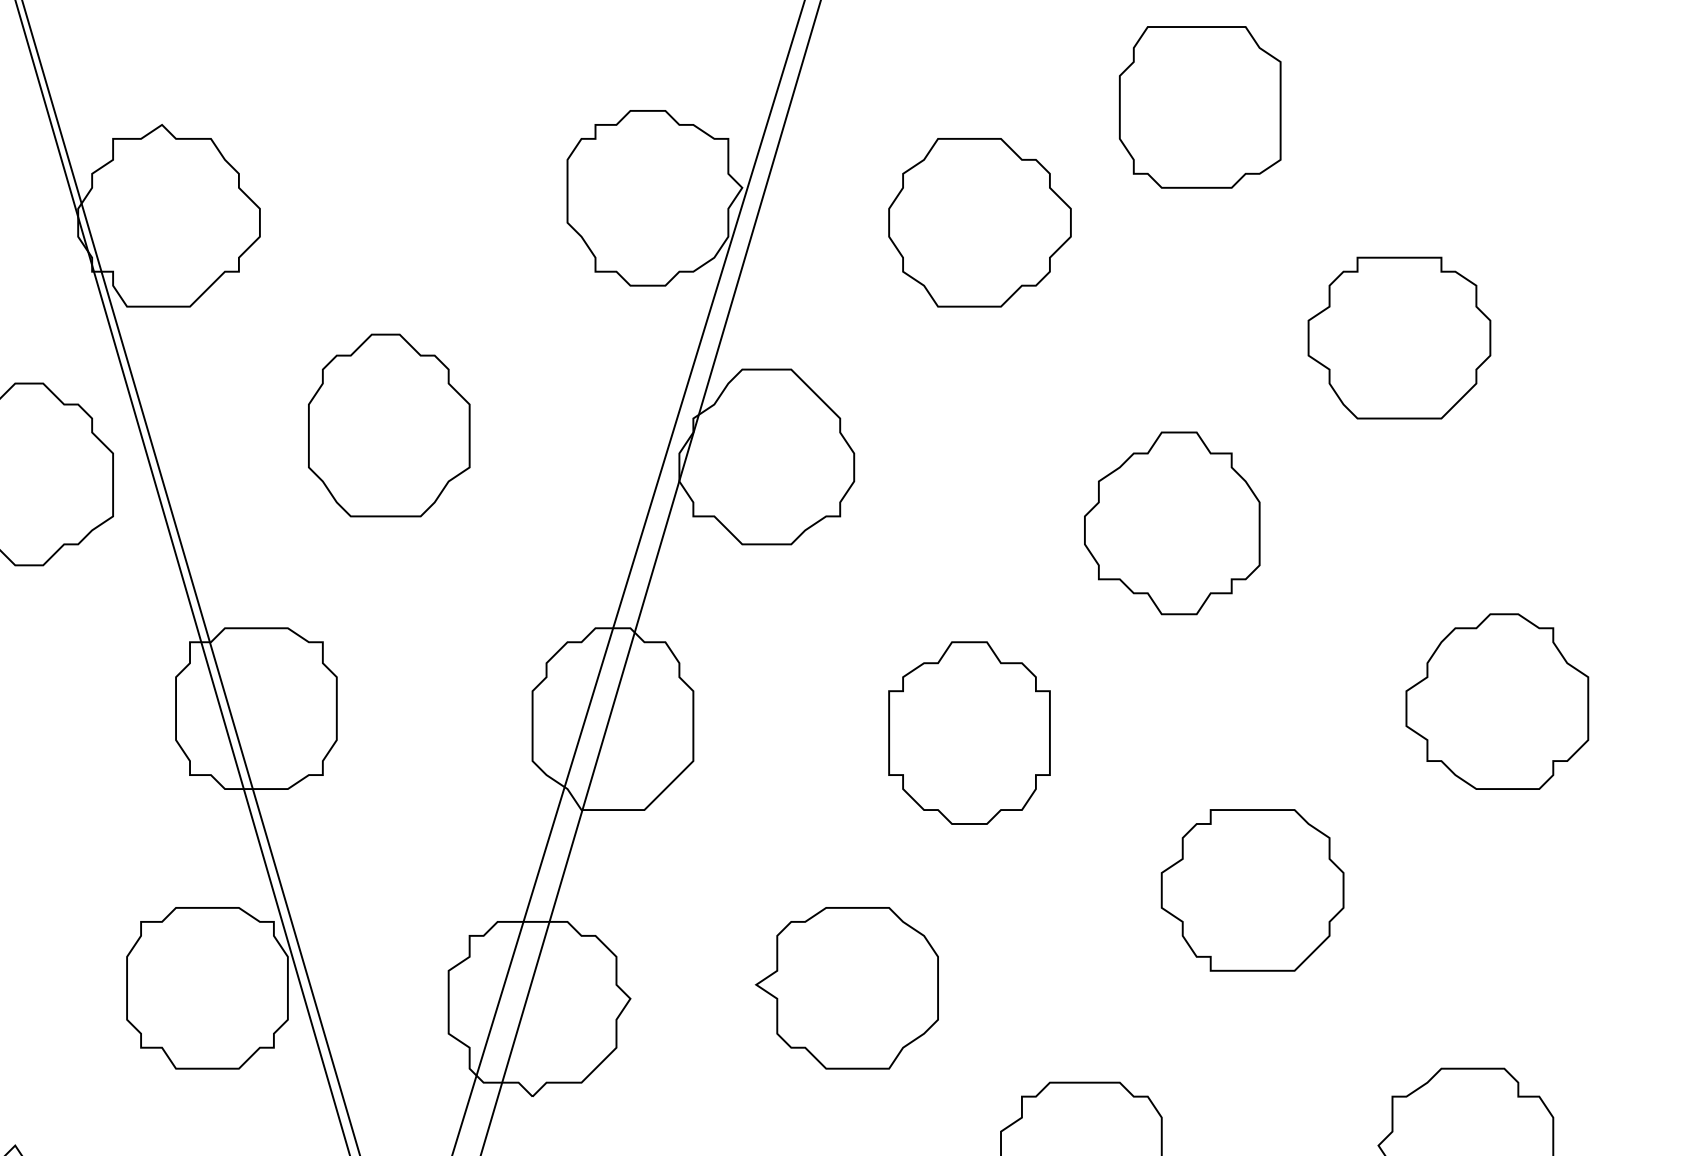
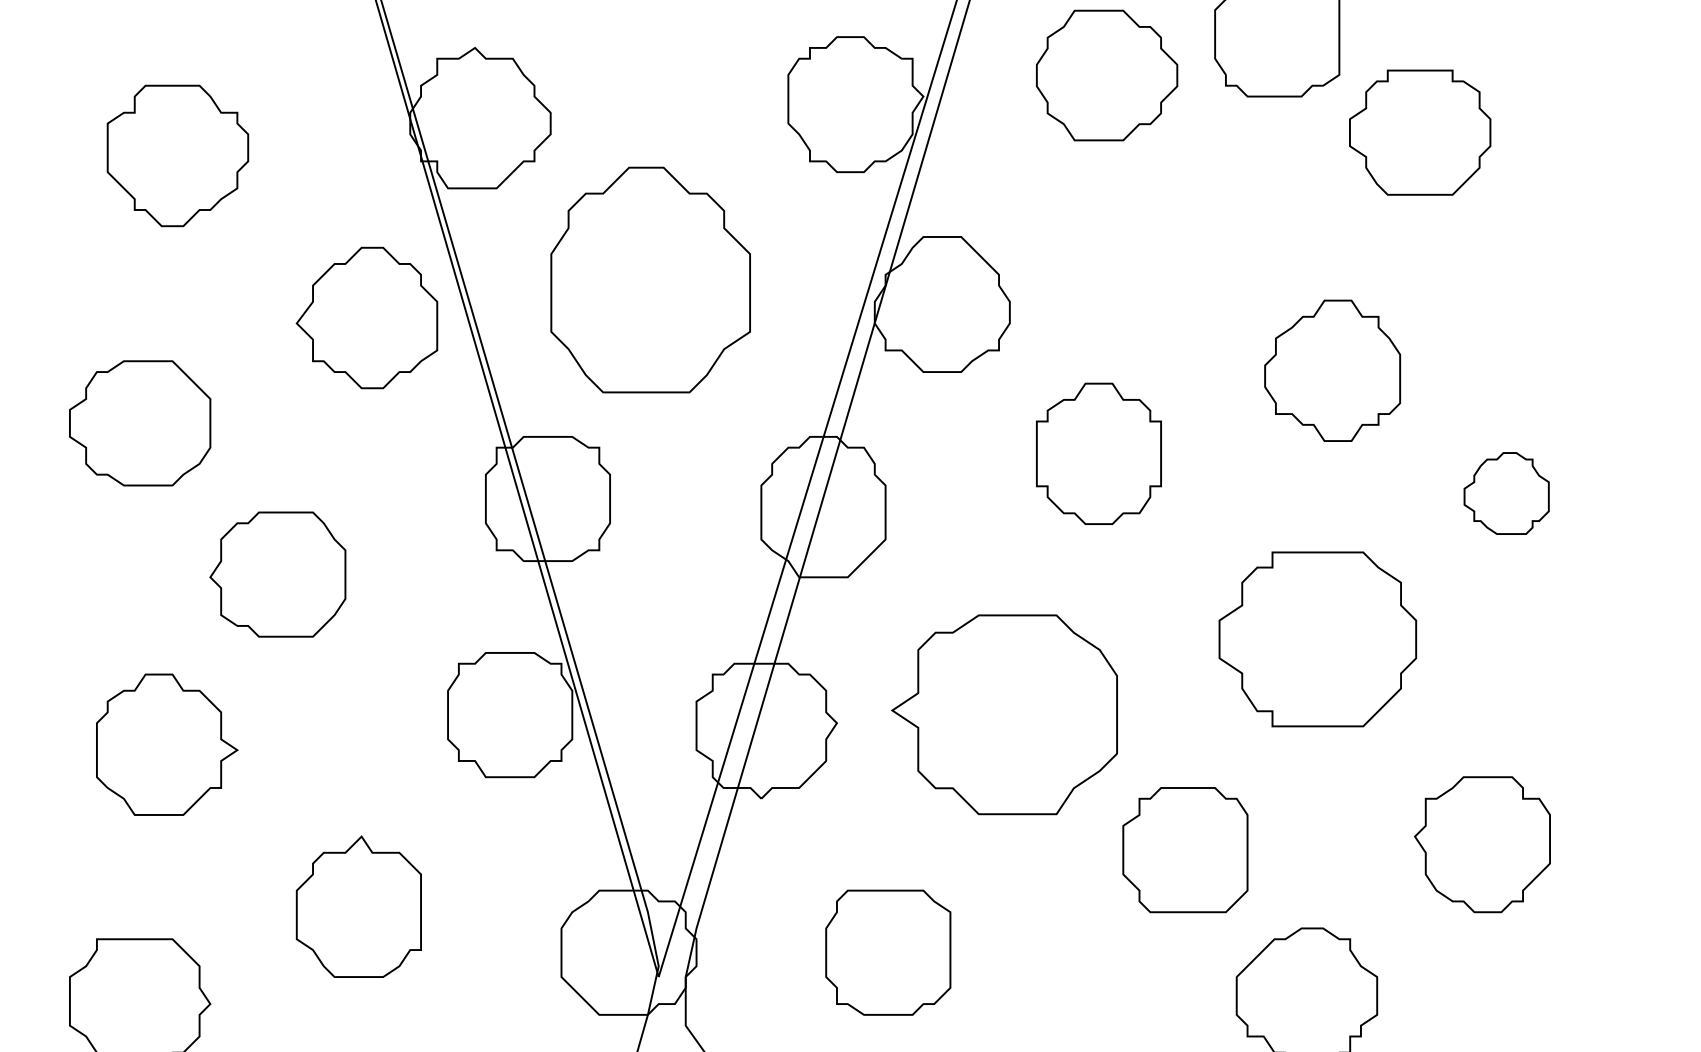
part: (980, 222) -> (1107, 75), moved
part: (1399, 337) -> (1420, 132), moved
part: (389, 425) -> (650, 280), size x1.6
part: (1172, 522) -> (1332, 370), moved
part: (1496, 701) -> (1506, 493), size x0.6
part: (968, 732) -> (1098, 453), moved
part: (1252, 890) -> (1317, 639), size x1.4
part: (845, 988) -> (1003, 715), size x1.6

